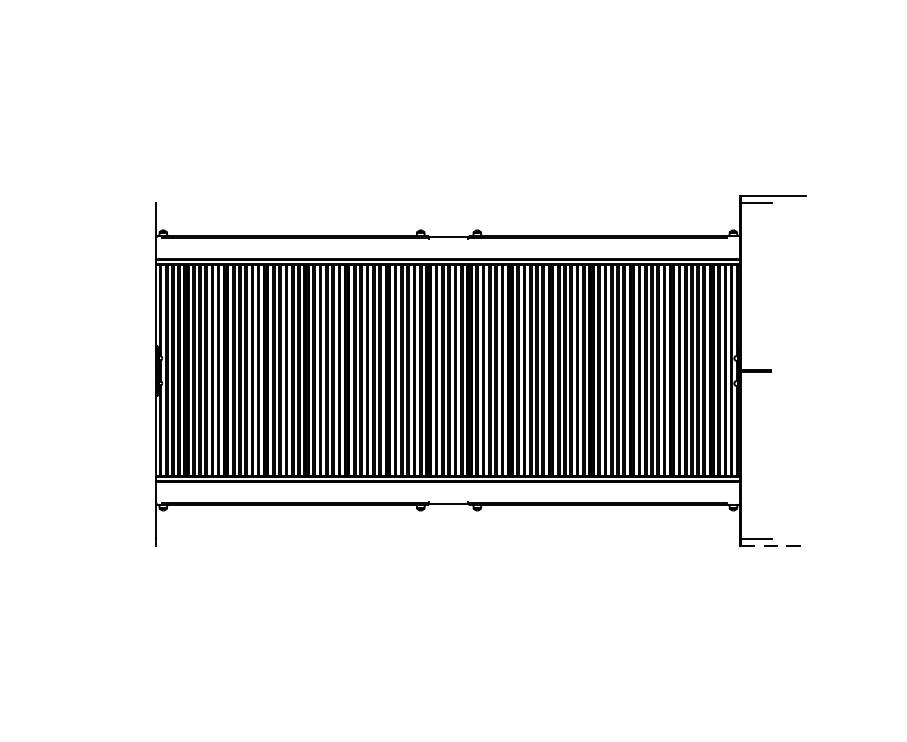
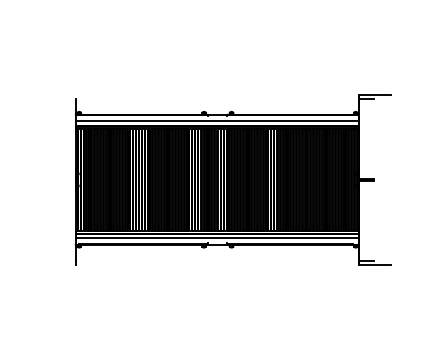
line: (448, 250) -> (217, 121), added
line: (448, 491) -> (217, 238), added
line: (774, 547) -> (375, 265), dashed -> solid

